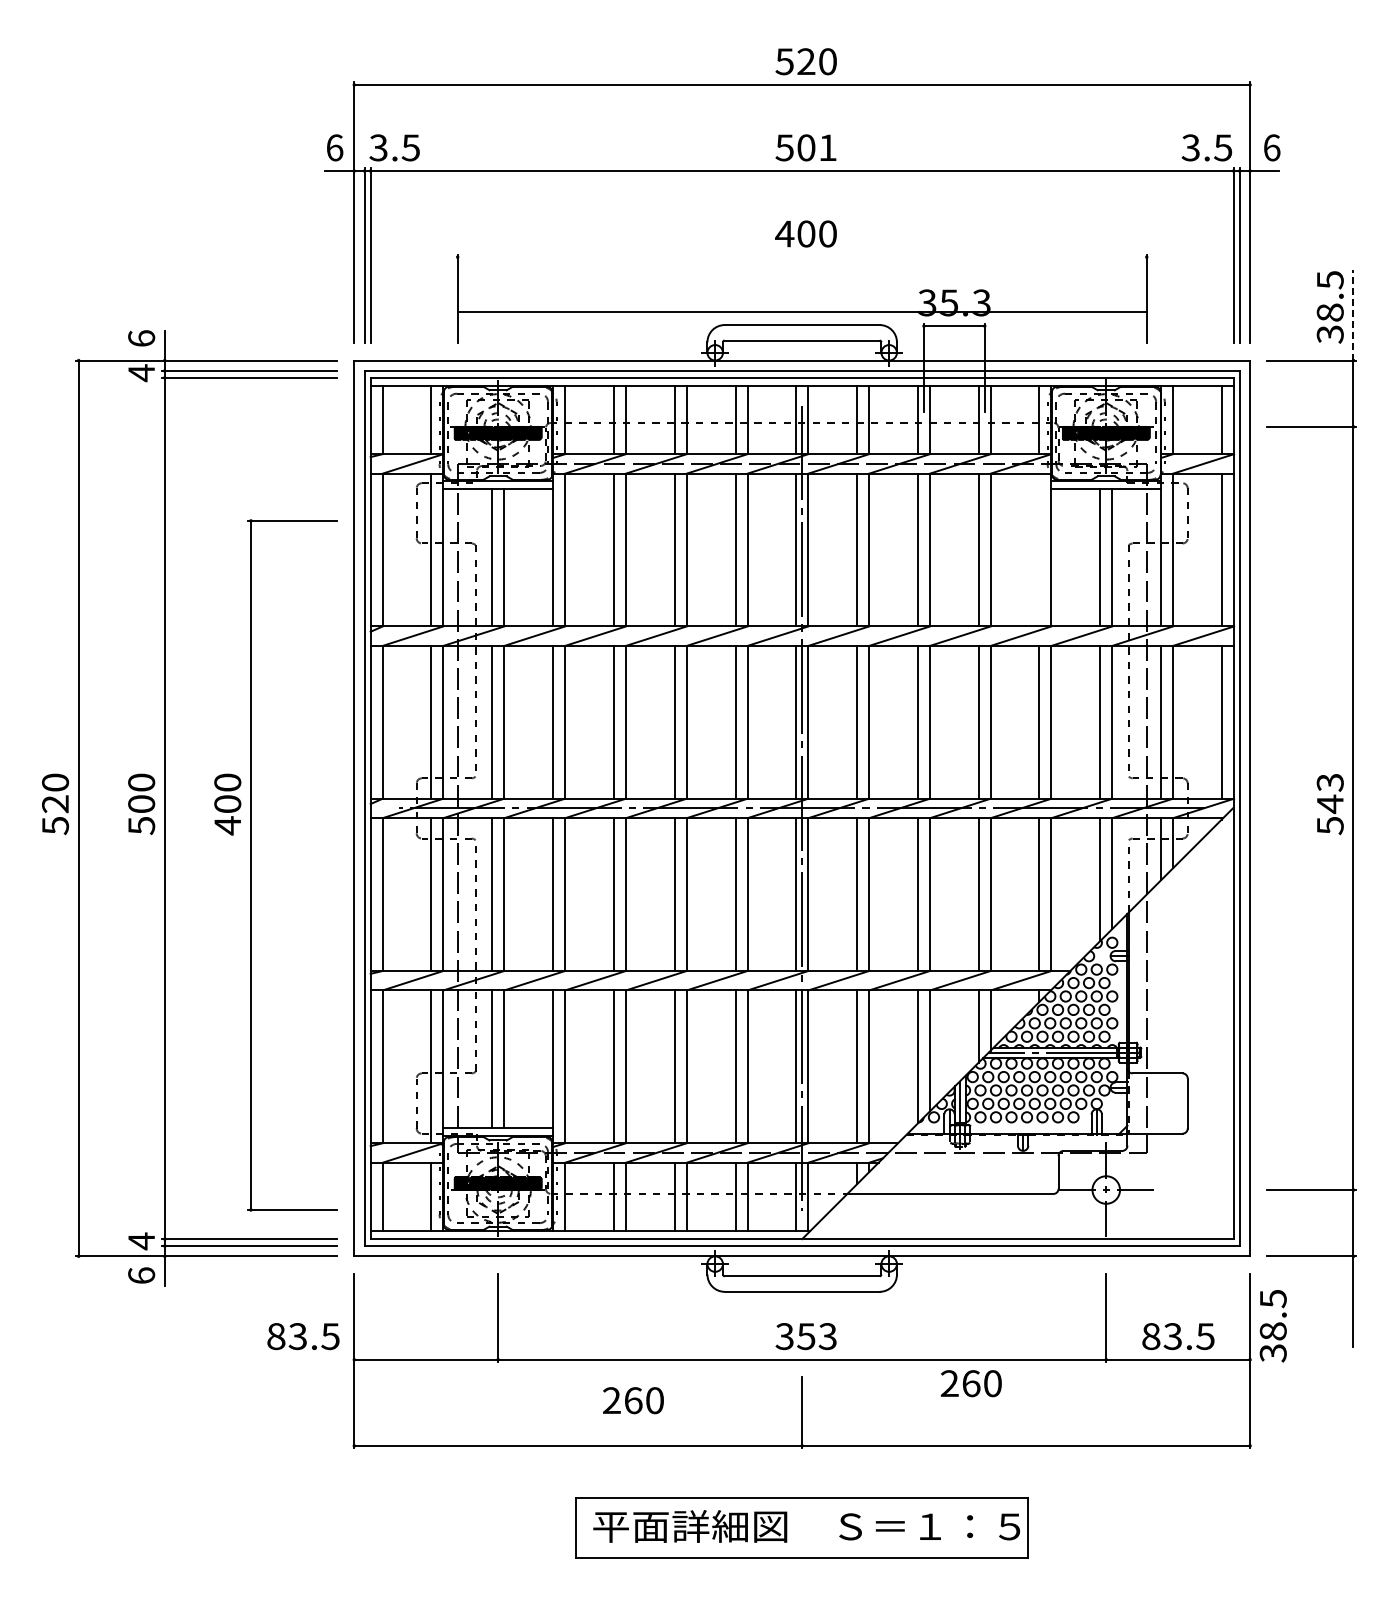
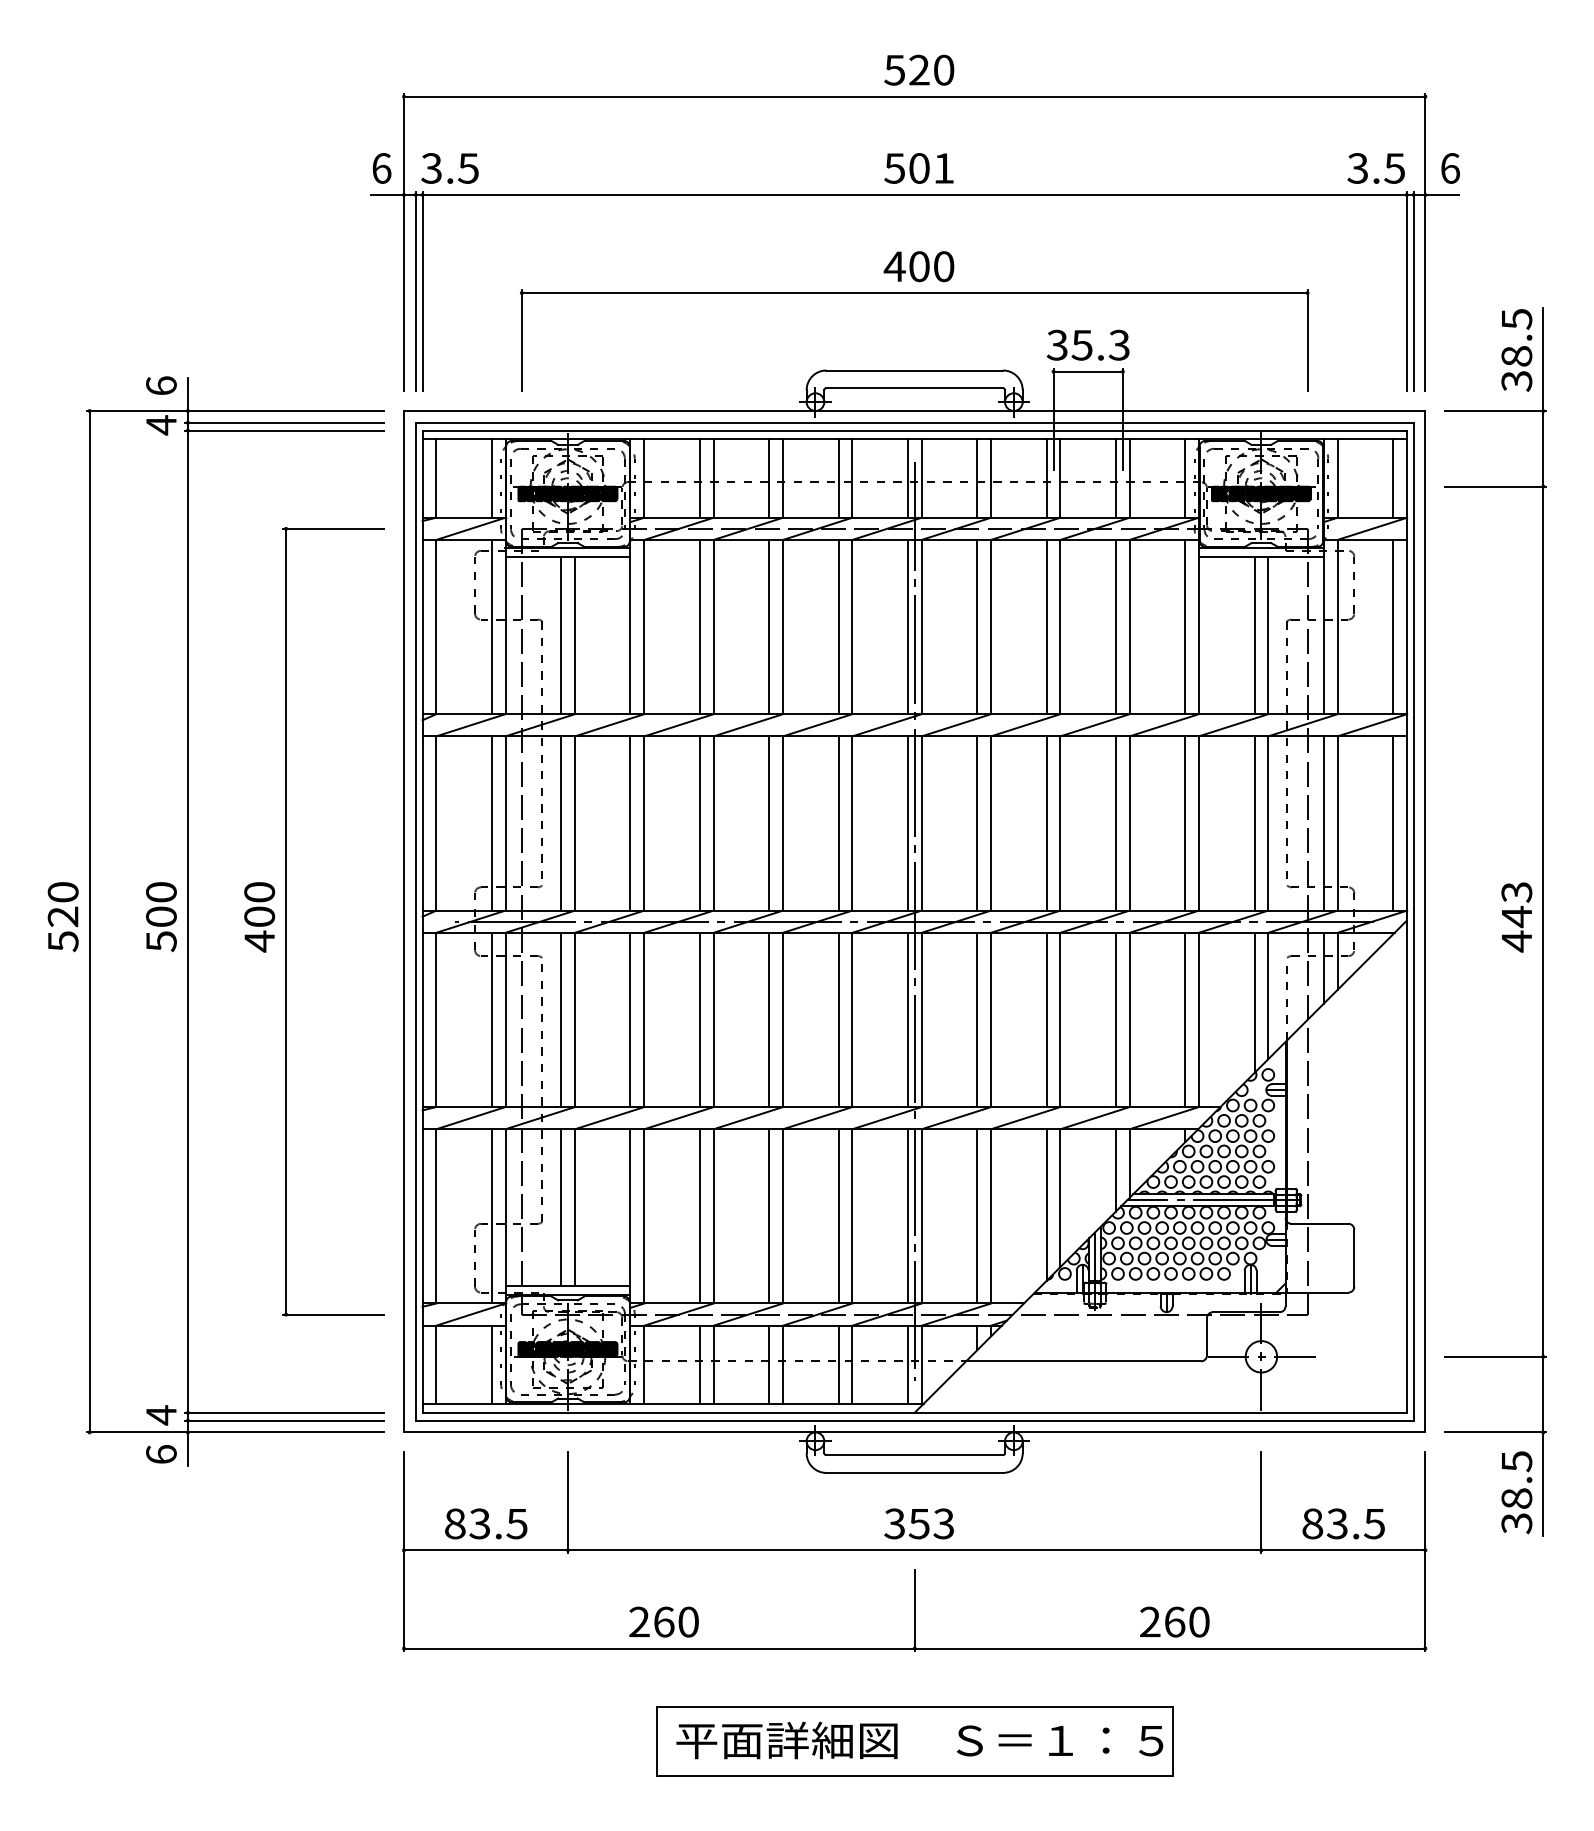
line: (801, 312) -> (913, 293), moved
line: (1353, 314) -> (1543, 358), dashed -> solid
line: (1039, 549) -> (1185, 626), added
text: (1330, 825) -> (1517, 941), 543 -> 443
part: (251, 865) -> (286, 921), moved
text: (1272, 1326) -> (1515, 1493), moved
text: (303, 1336) -> (486, 1523), moved
text: (971, 1383) -> (1175, 1621), moved
text: (633, 1400) -> (664, 1621), moved

